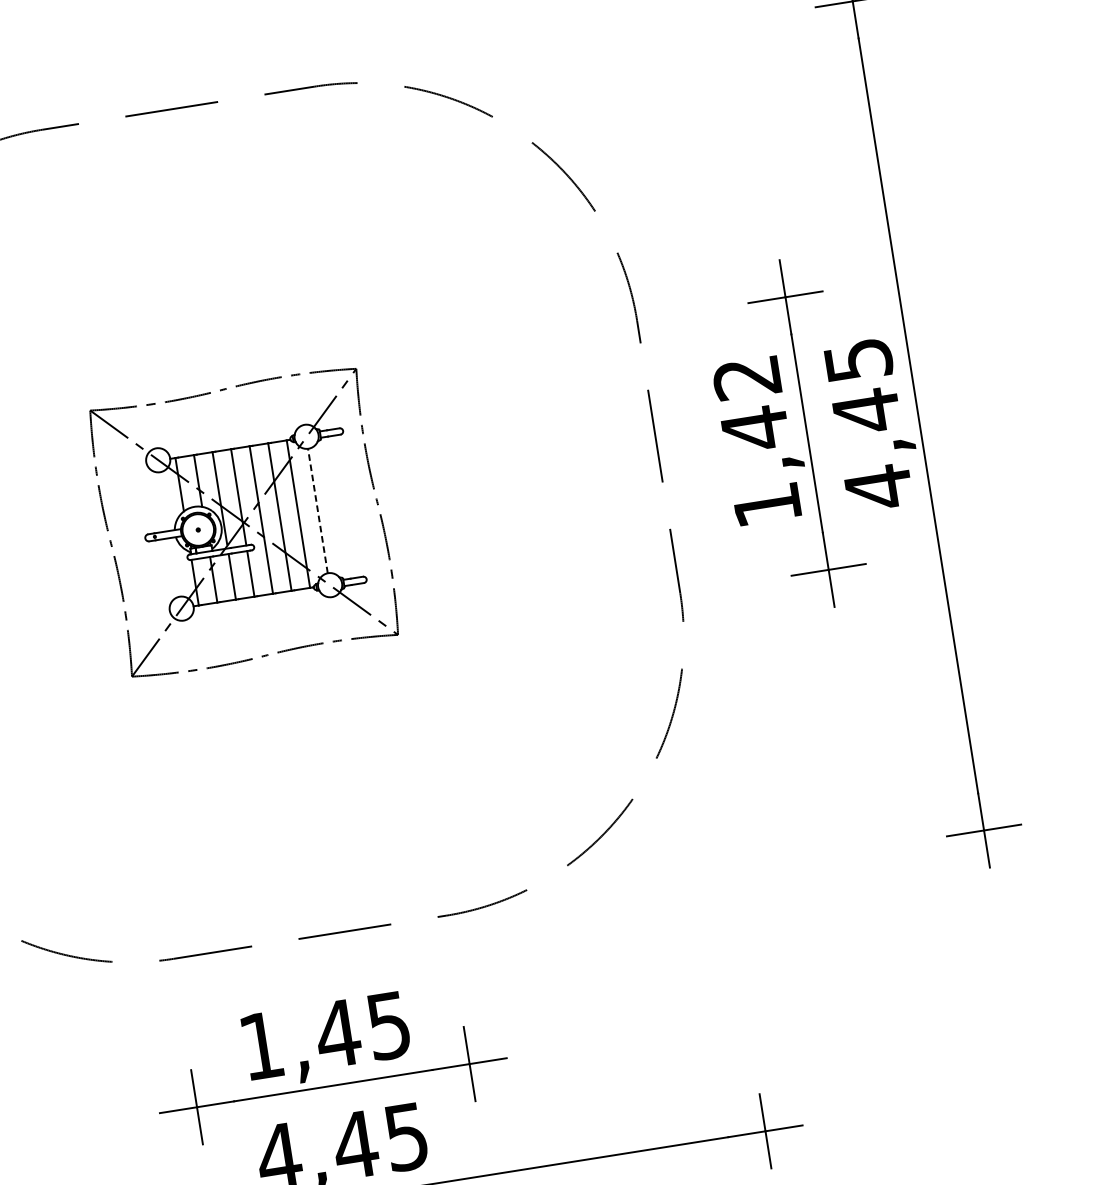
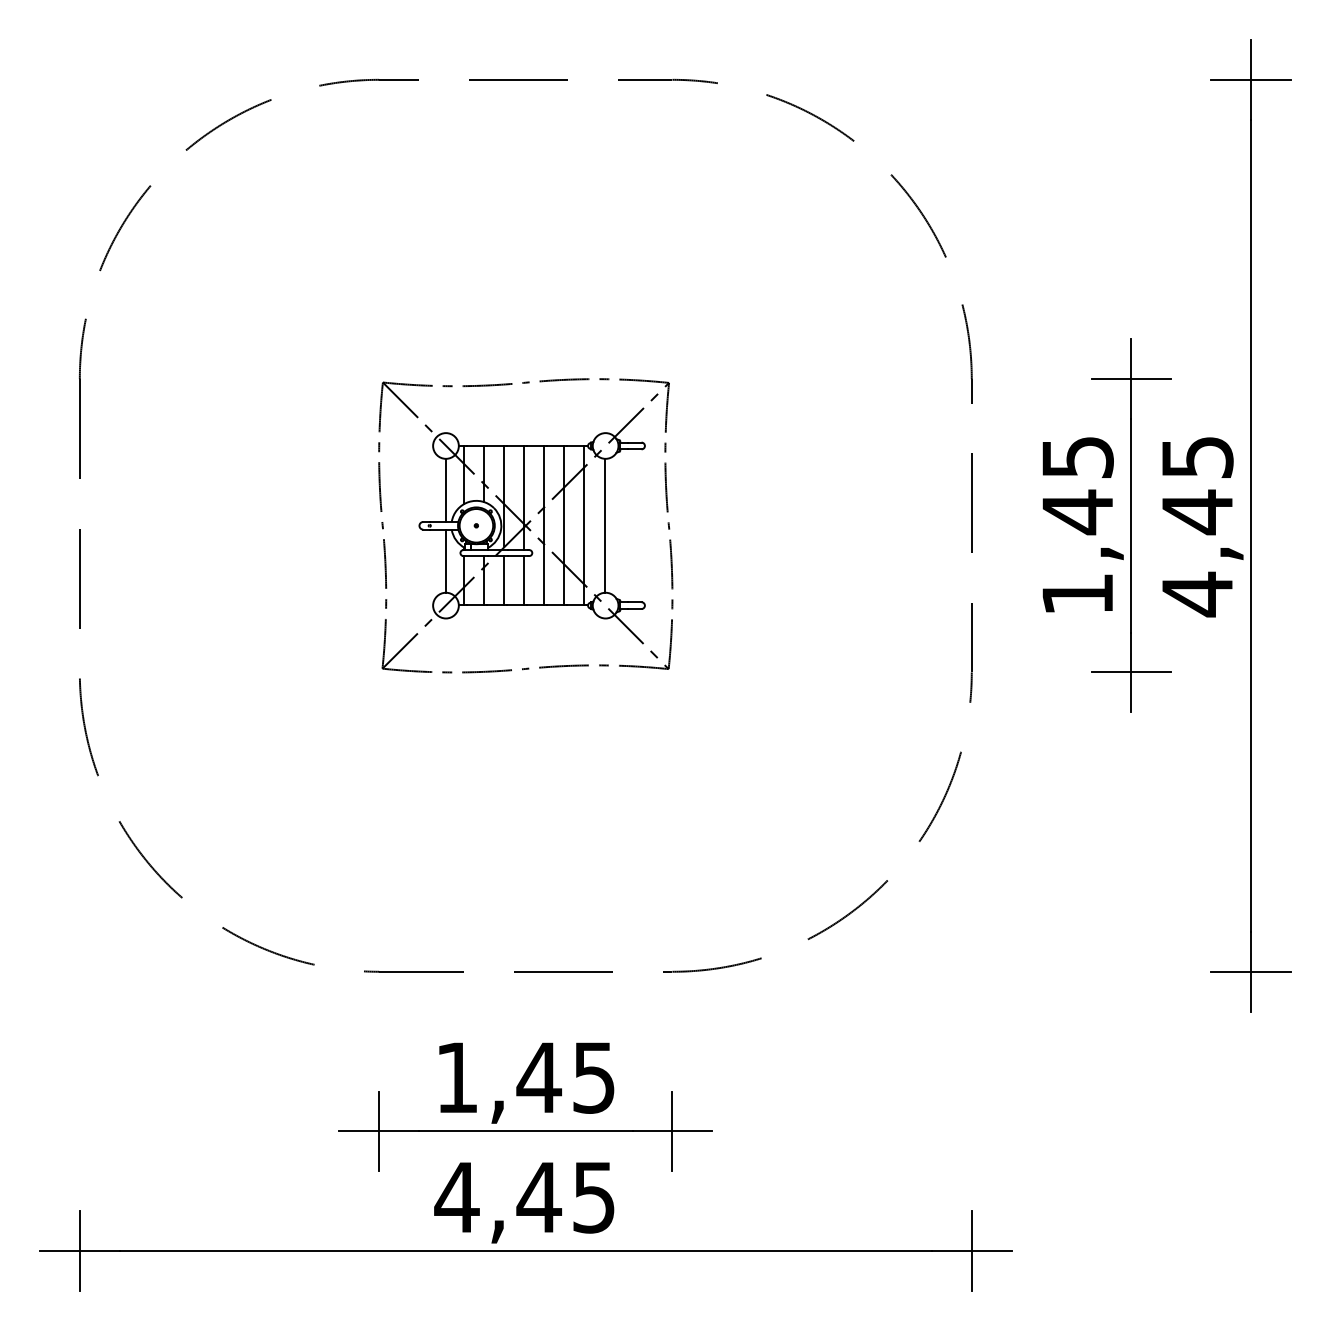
text: (746, 378) -> (1077, 457), 1,42 -> 1,45
line: (165, 501) -> (446, 490), added
line: (318, 510) -> (605, 525), dashed -> solid
line: (175, 566) -> (446, 560), added

